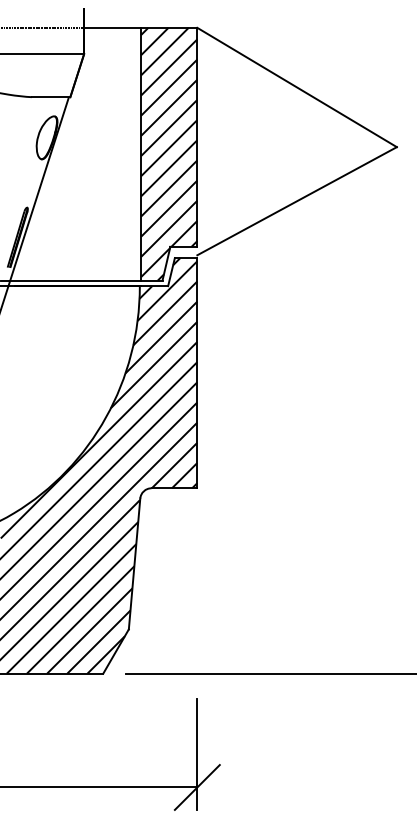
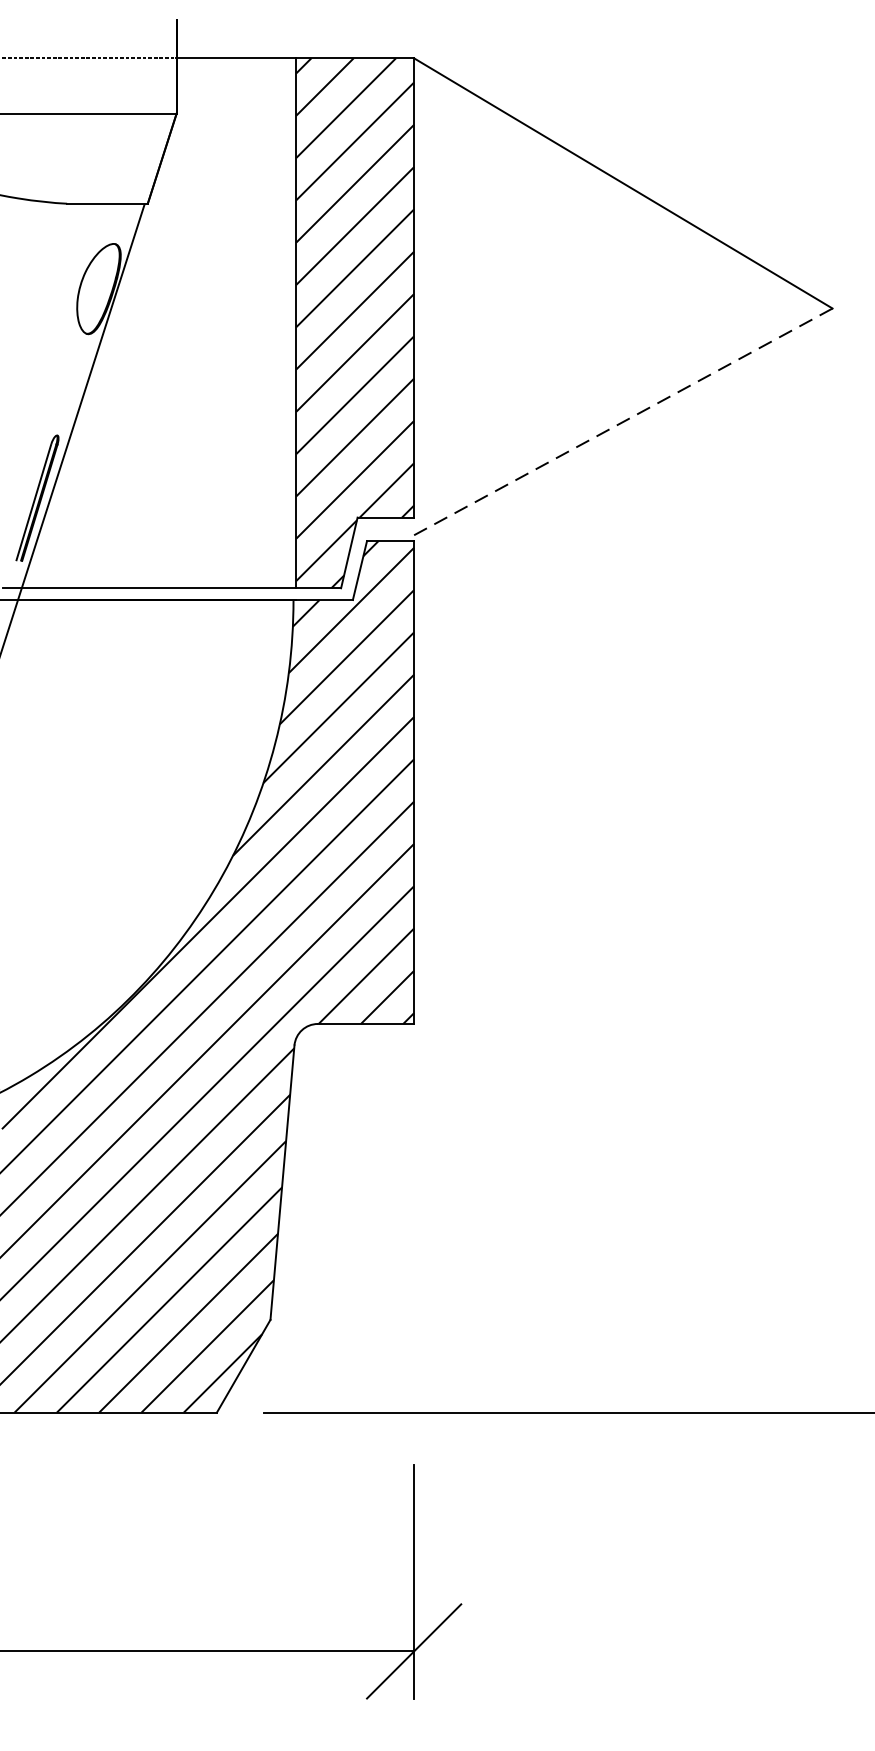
line: (296, 201) -> (622, 422), solid -> dashed

